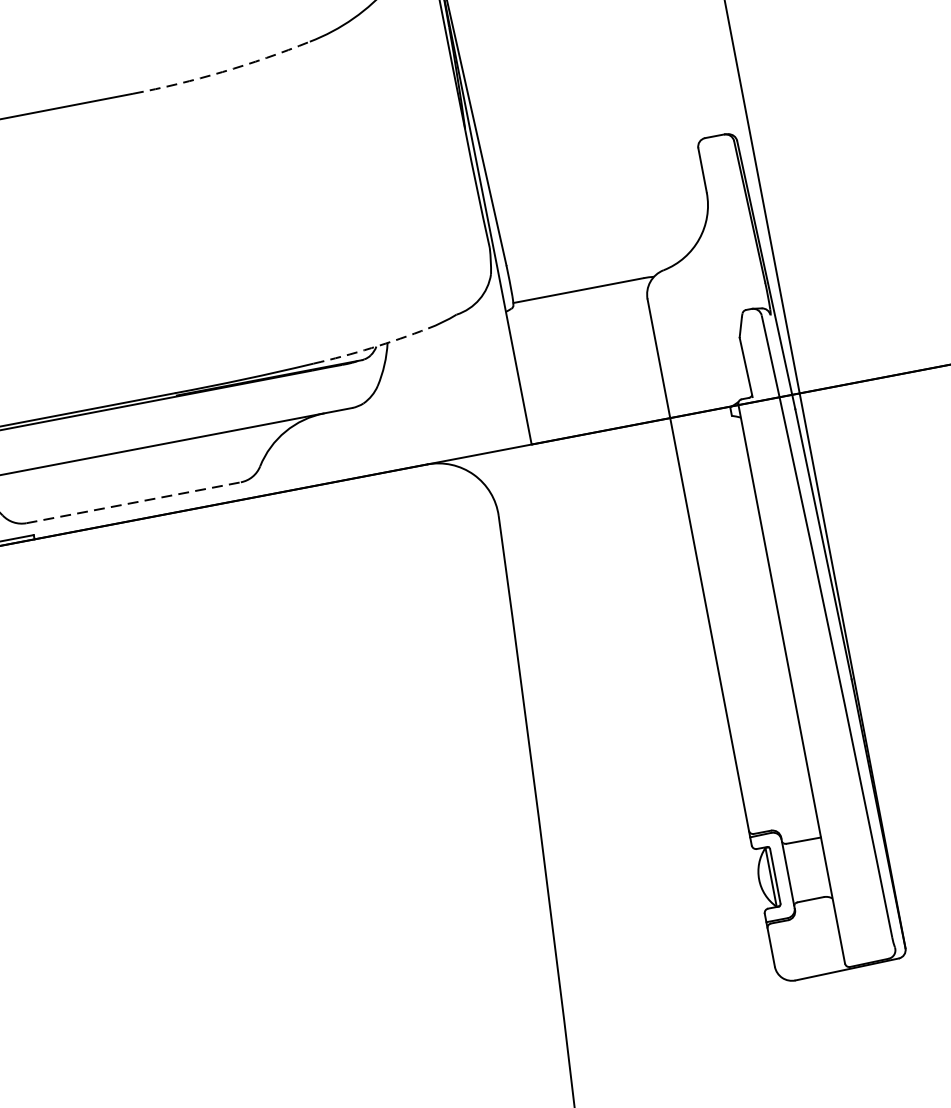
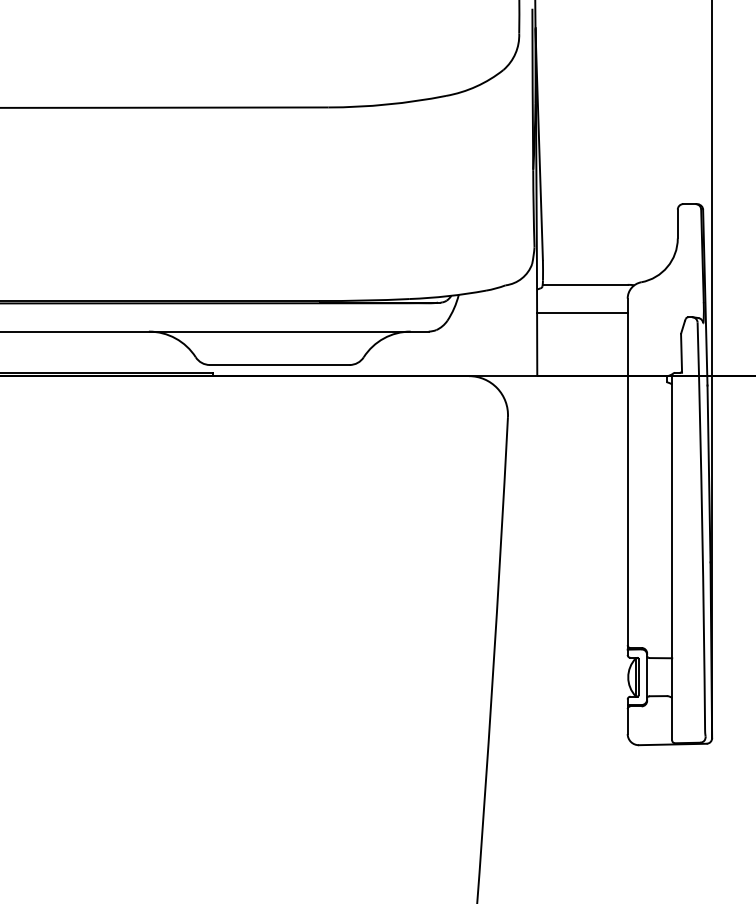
arc: (222, 71) -> (387, 104), dashed -> solid
line: (582, 333) -> (582, 312), added
arc: (372, 348) -> (448, 296), dashed -> solid
line: (133, 503) -> (279, 365), dashed -> solid

